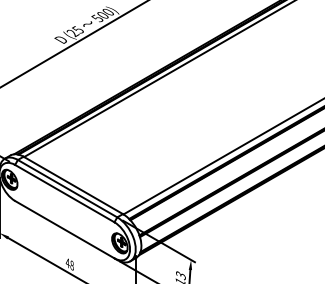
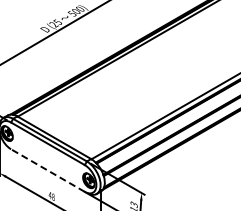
line: (64, 229) -> (47, 170), solid -> dashed

